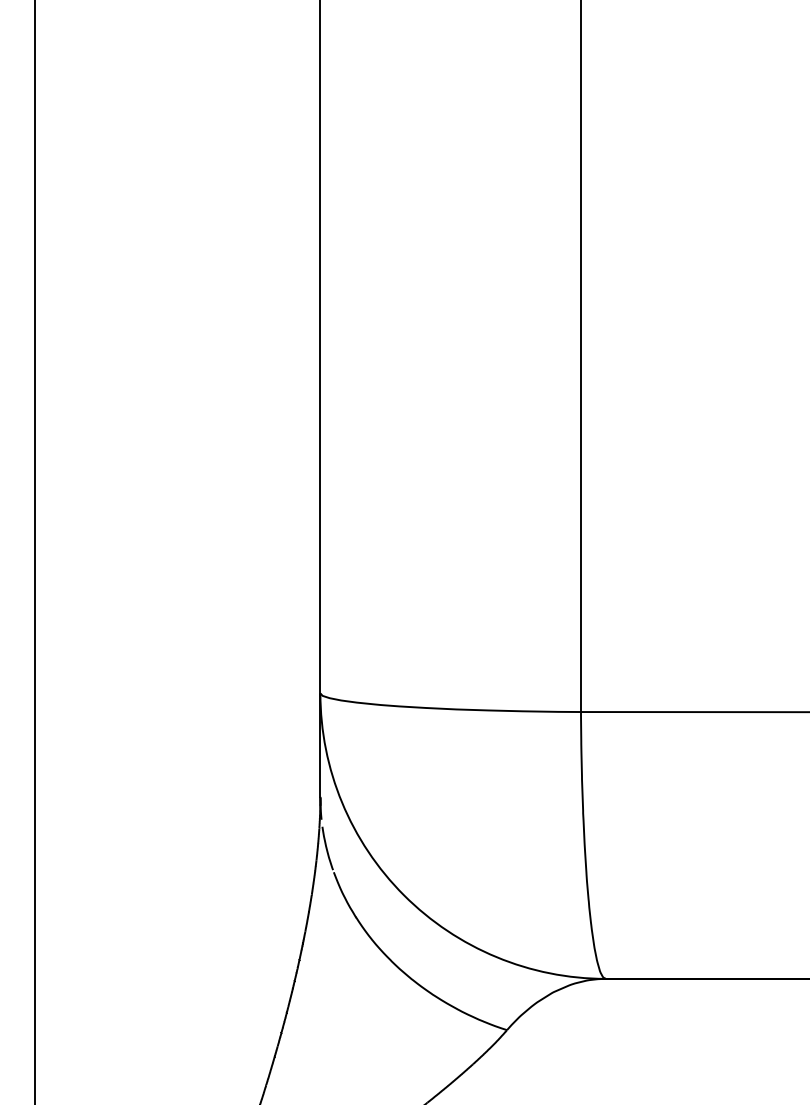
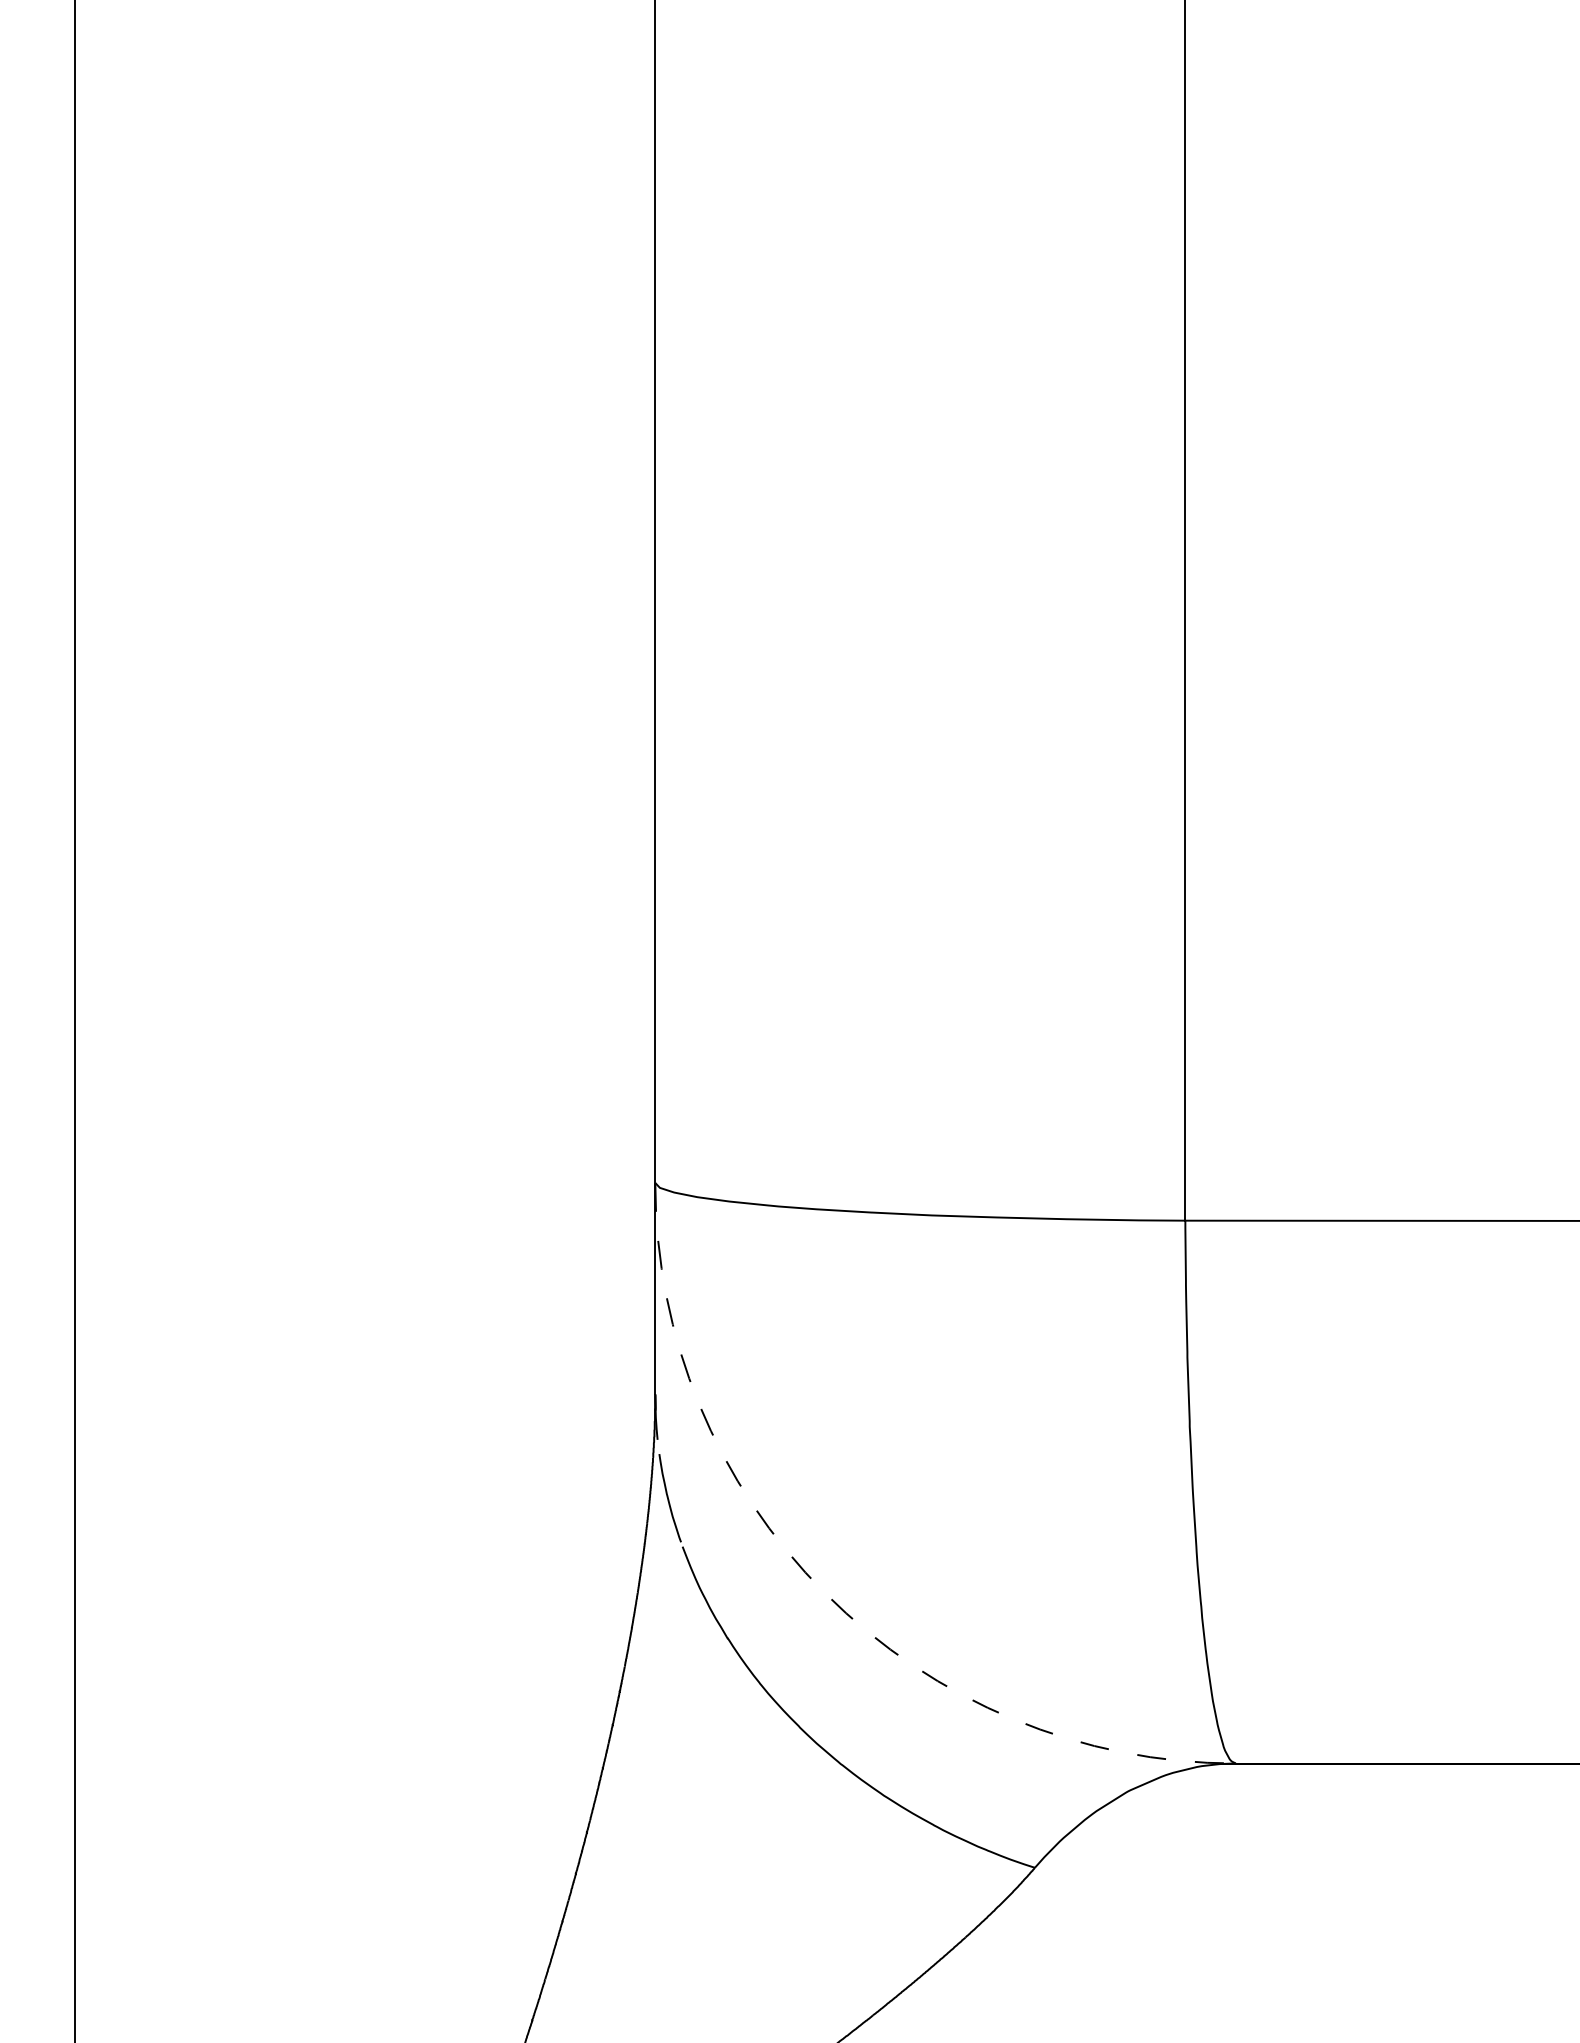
arc: (404, 895) -> (826, 1593), solid -> dashed

